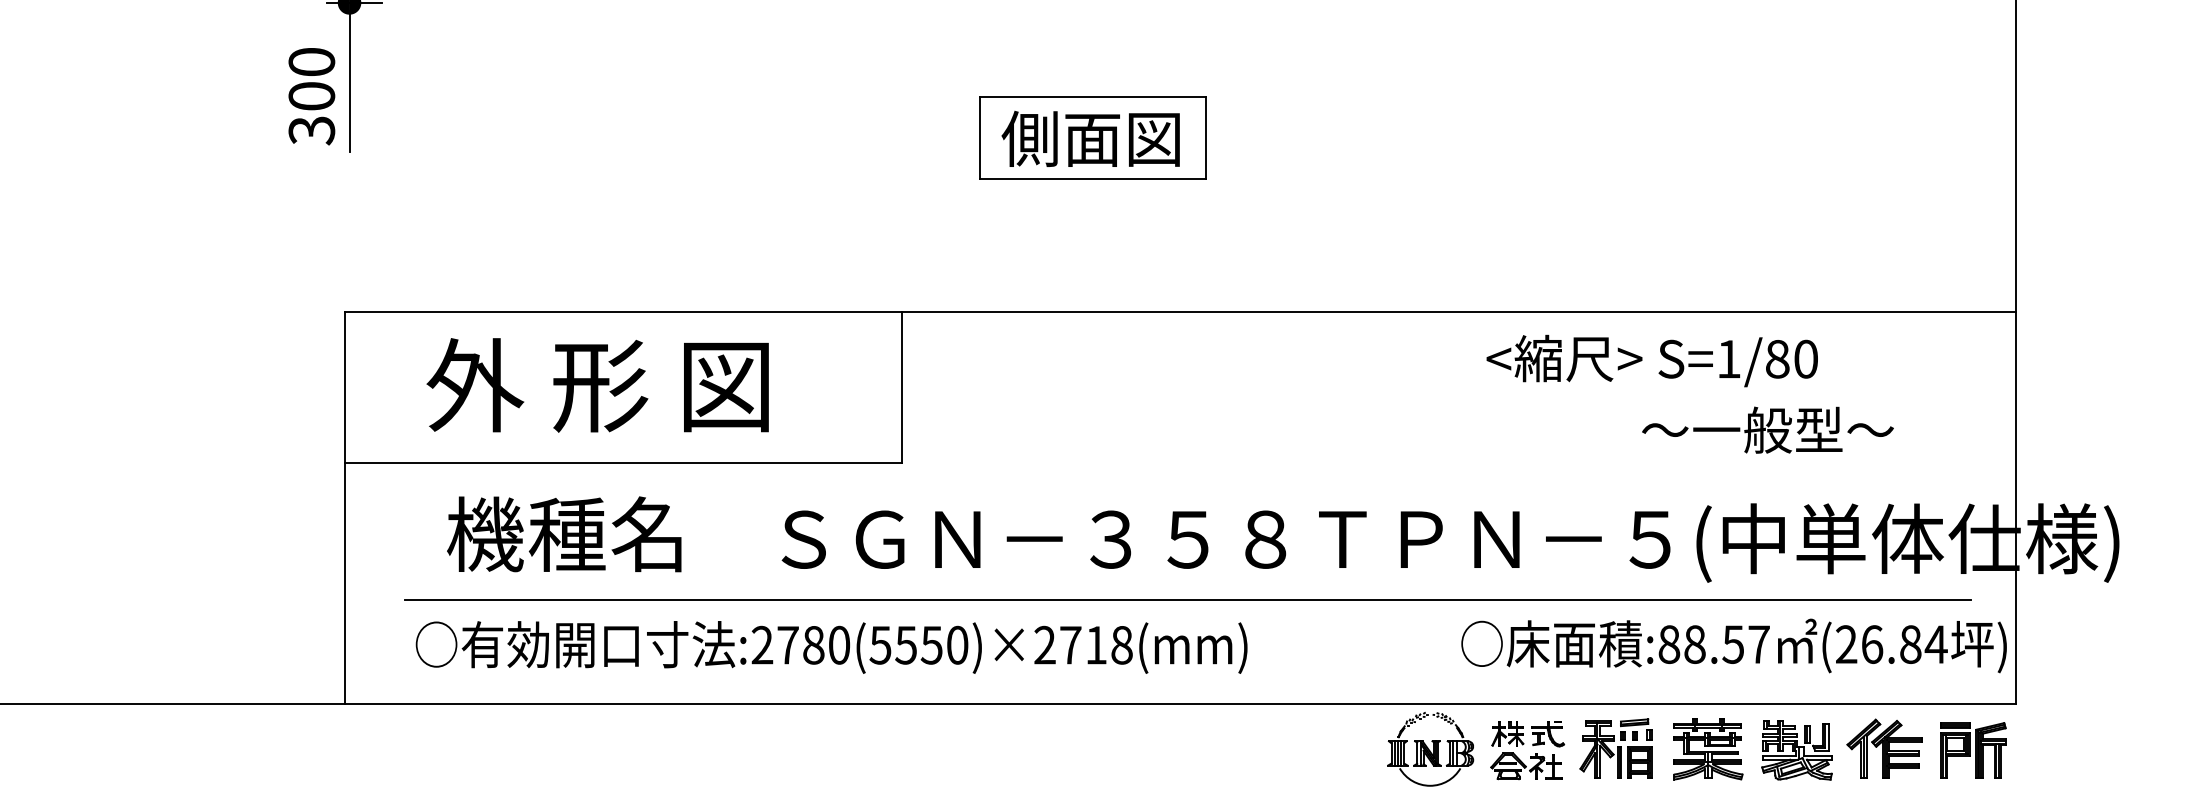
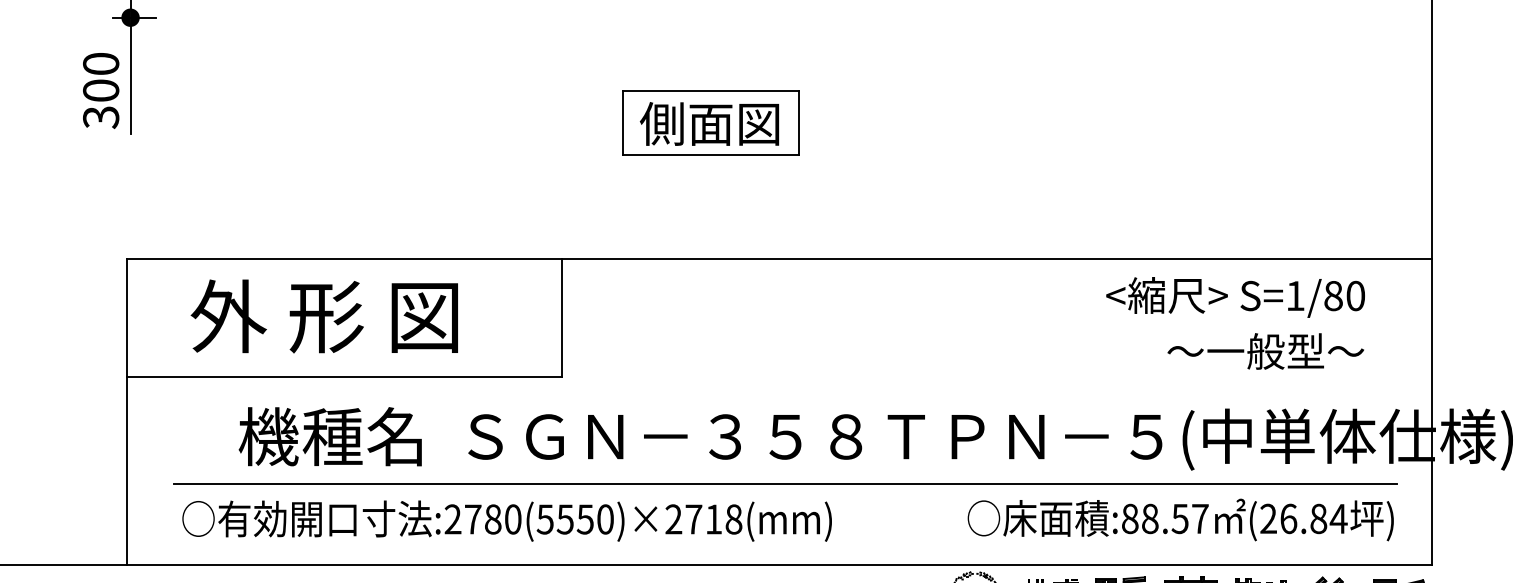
text: (1651, 360) -> (1235, 297), moved
text: (1767, 429) -> (1265, 350), moved
text: (564, 534) -> (330, 436), moved
text: (1733, 645) -> (1180, 519), moved

